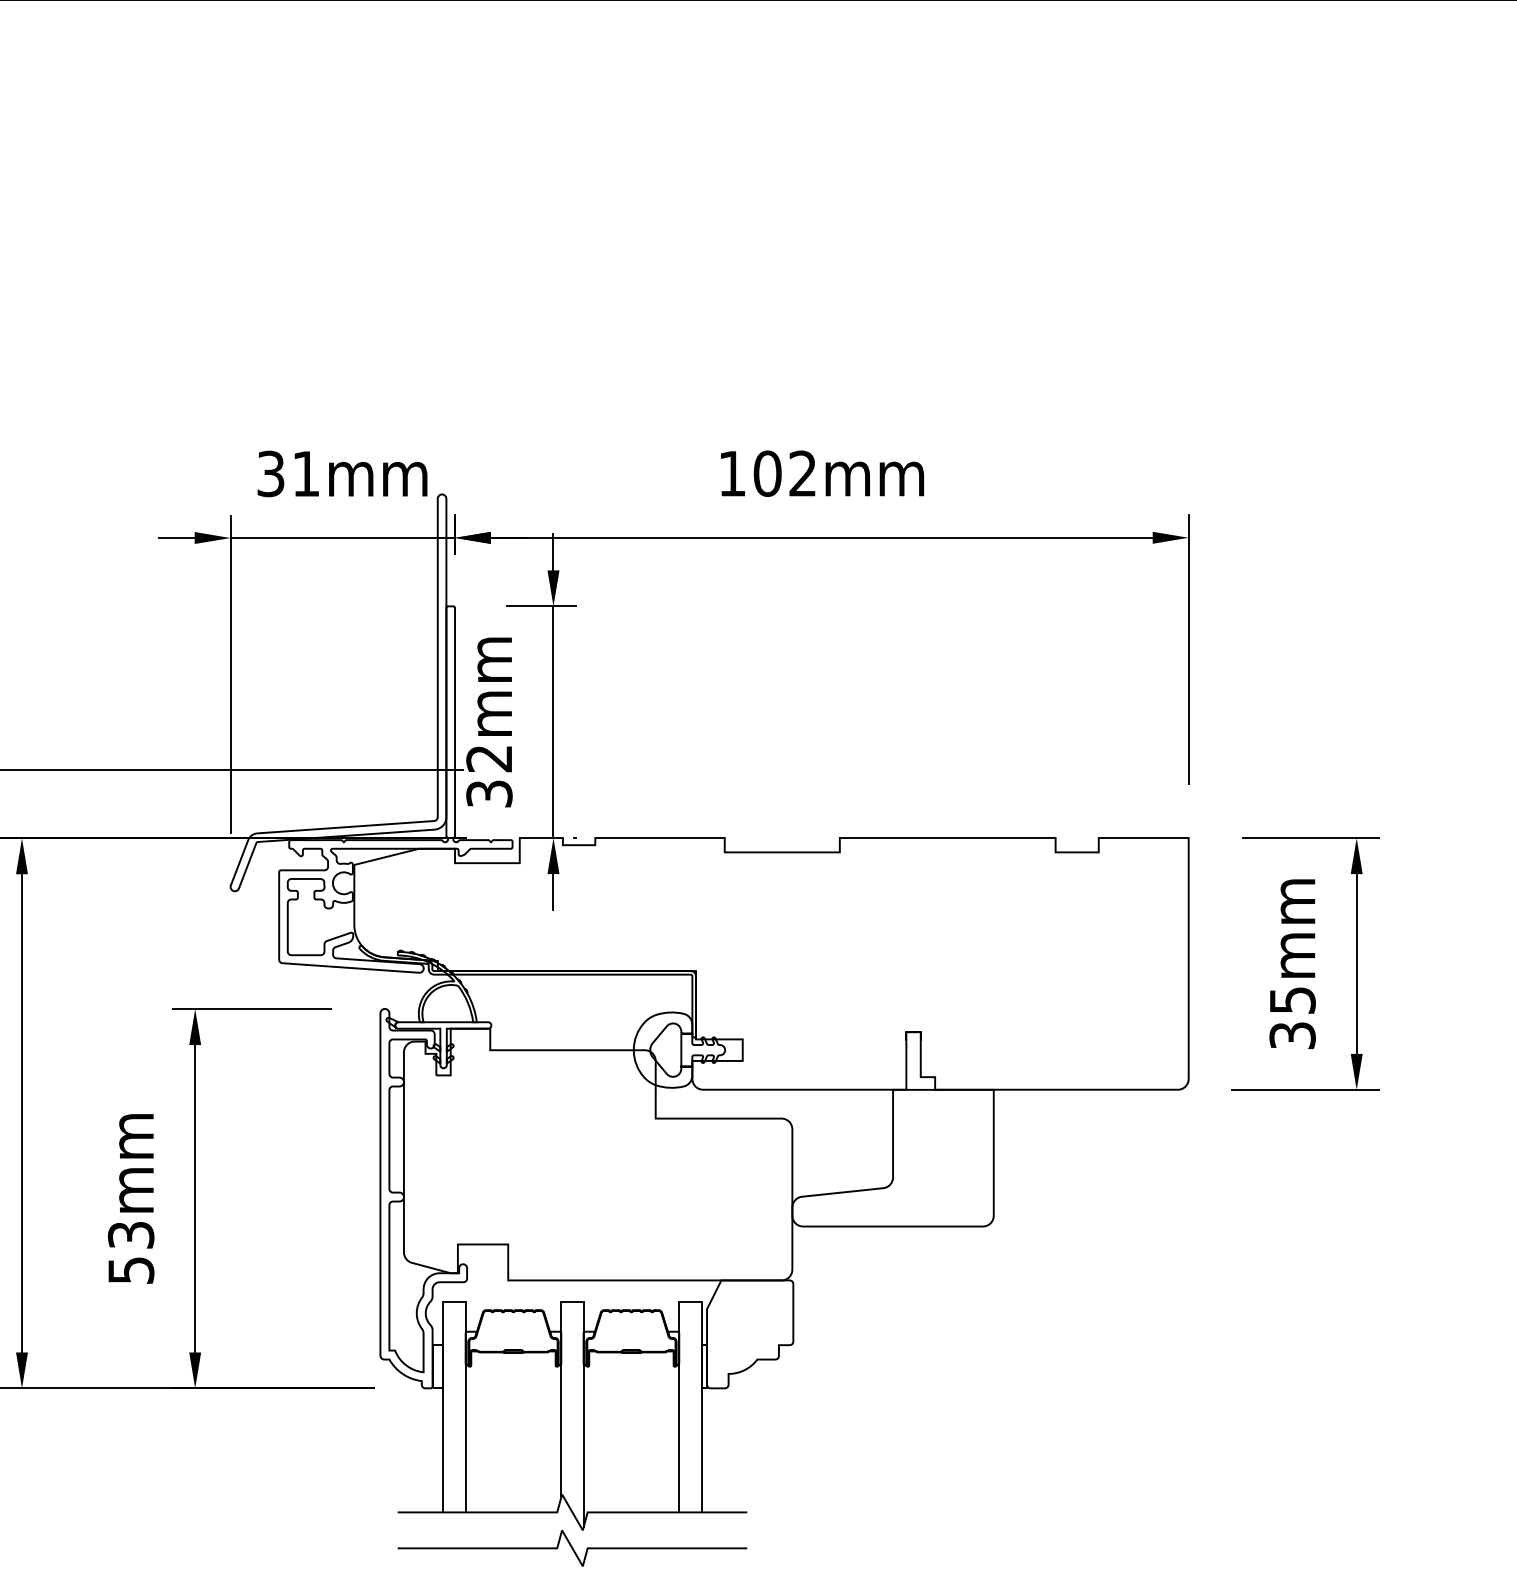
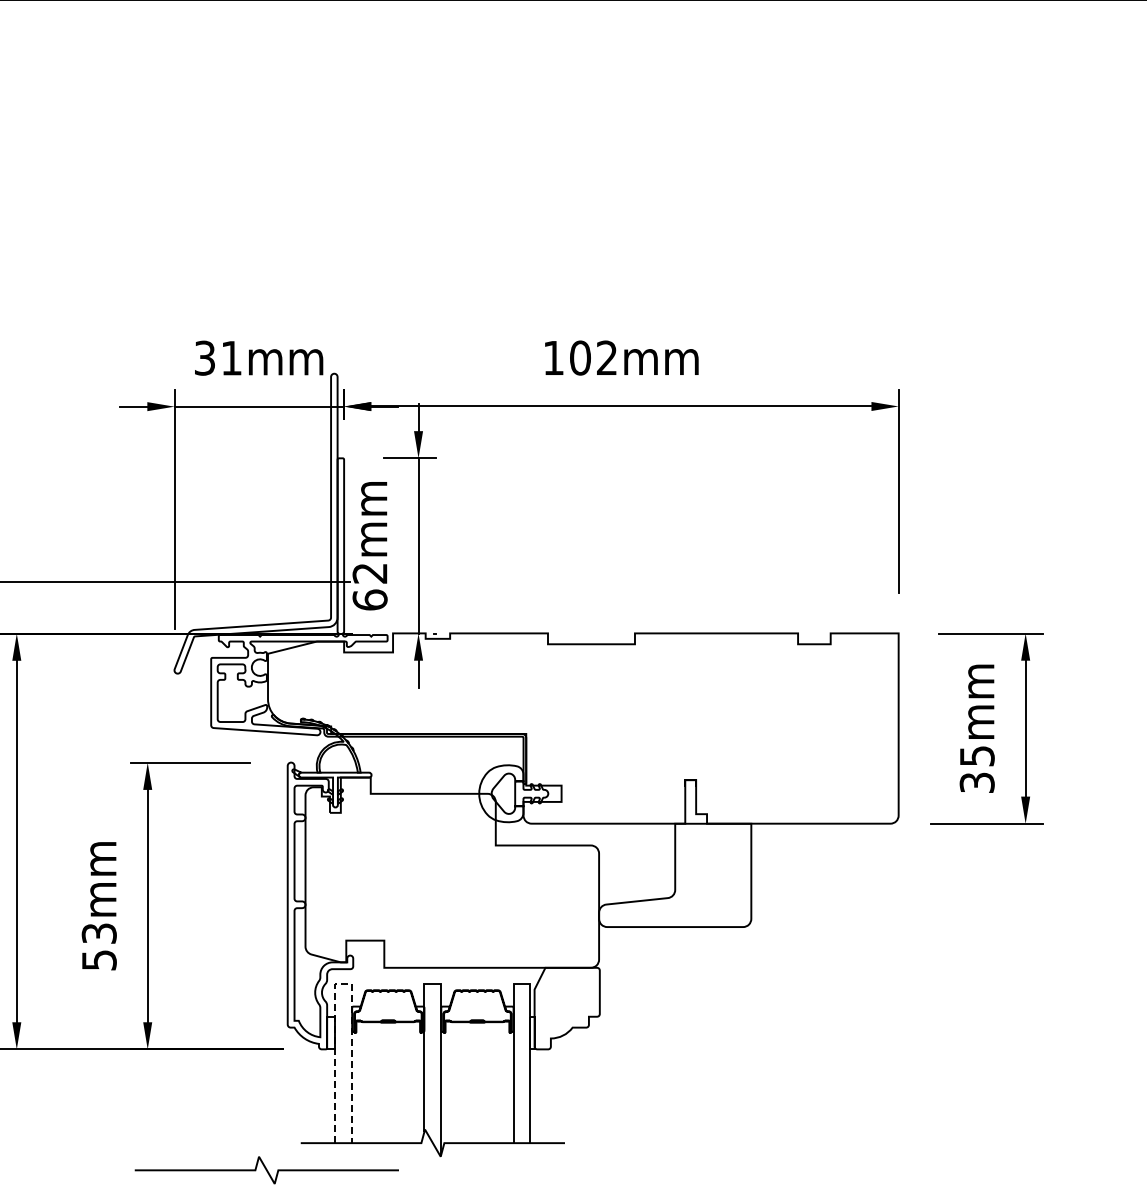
text: (488, 793) -> (369, 599), 32mm -> 62mm
line: (455, 1302) -> (344, 984), solid -> dashed
curve: (571, 1548) -> (266, 1170), moved

